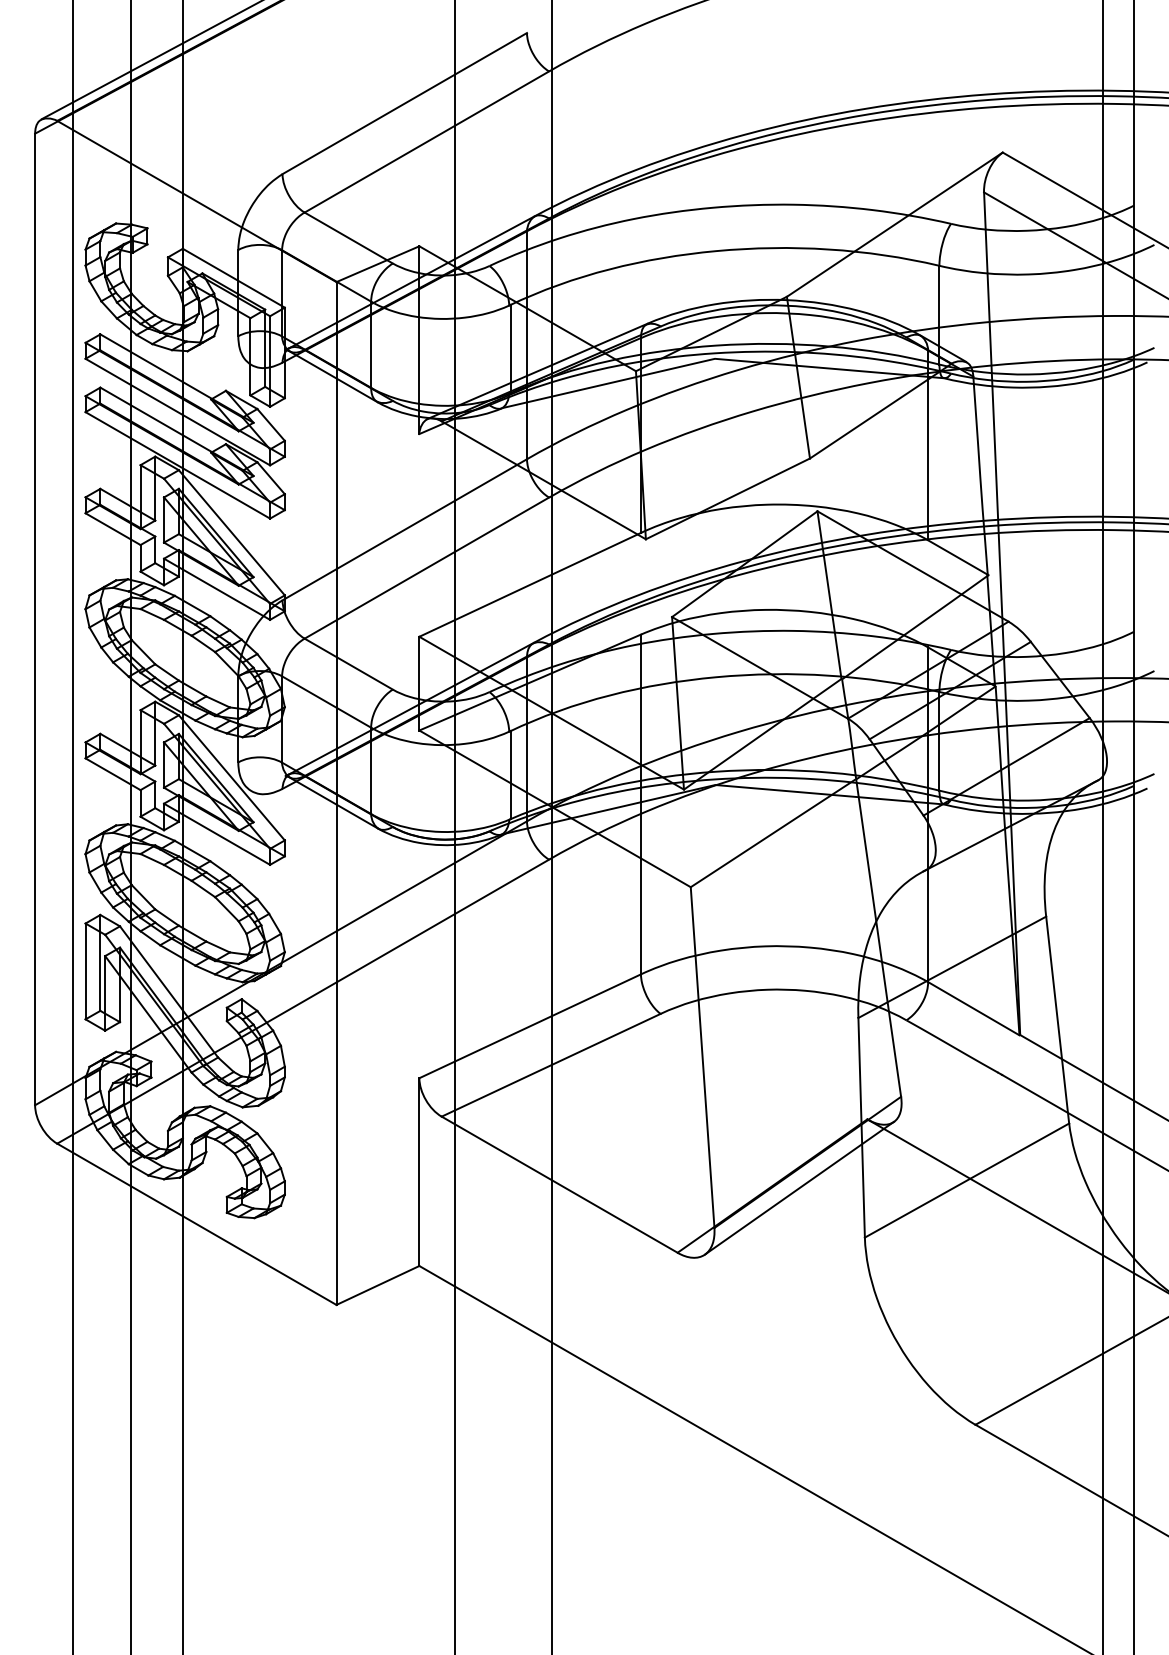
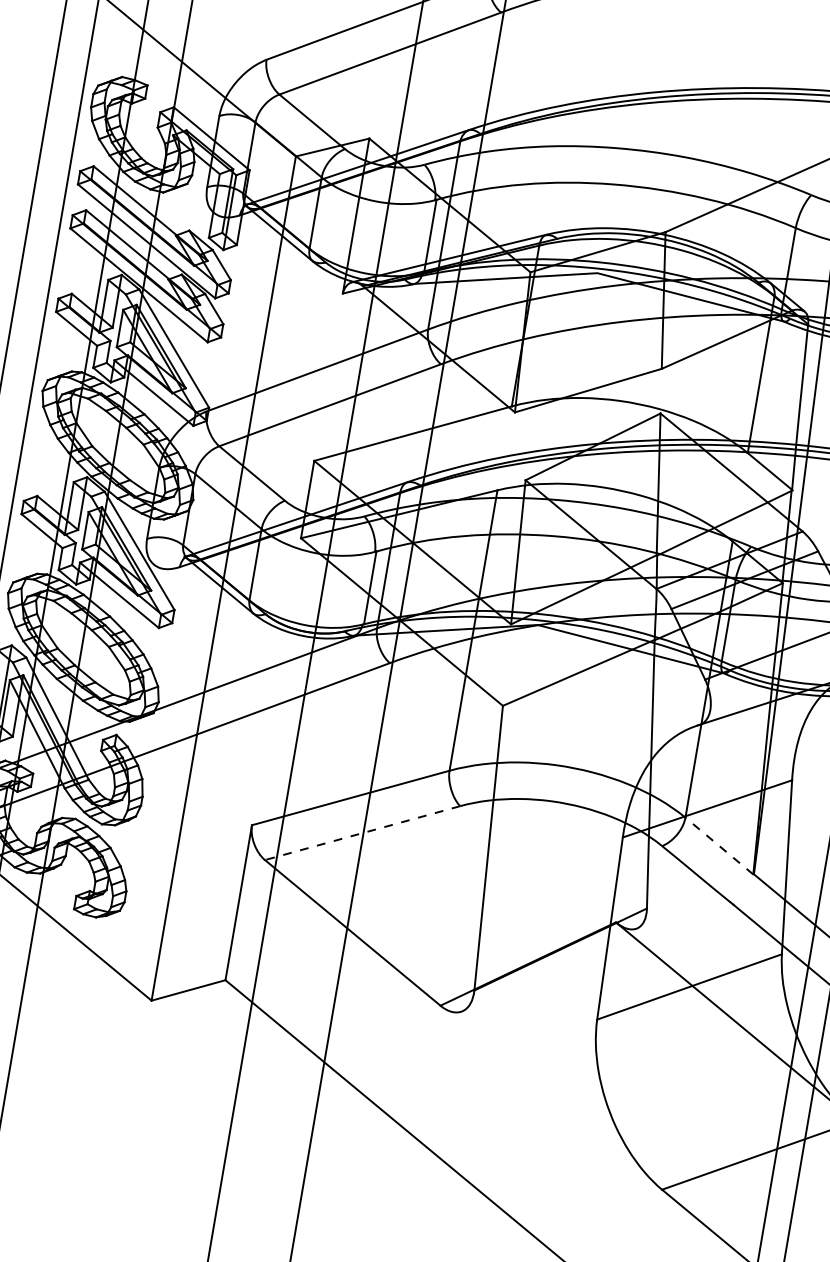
line: (973, 1008) -> (719, 845), solid -> dashed
line: (551, 1065) -> (362, 833), solid -> dashed
line: (799, 1187) -> (550, 969), removed

